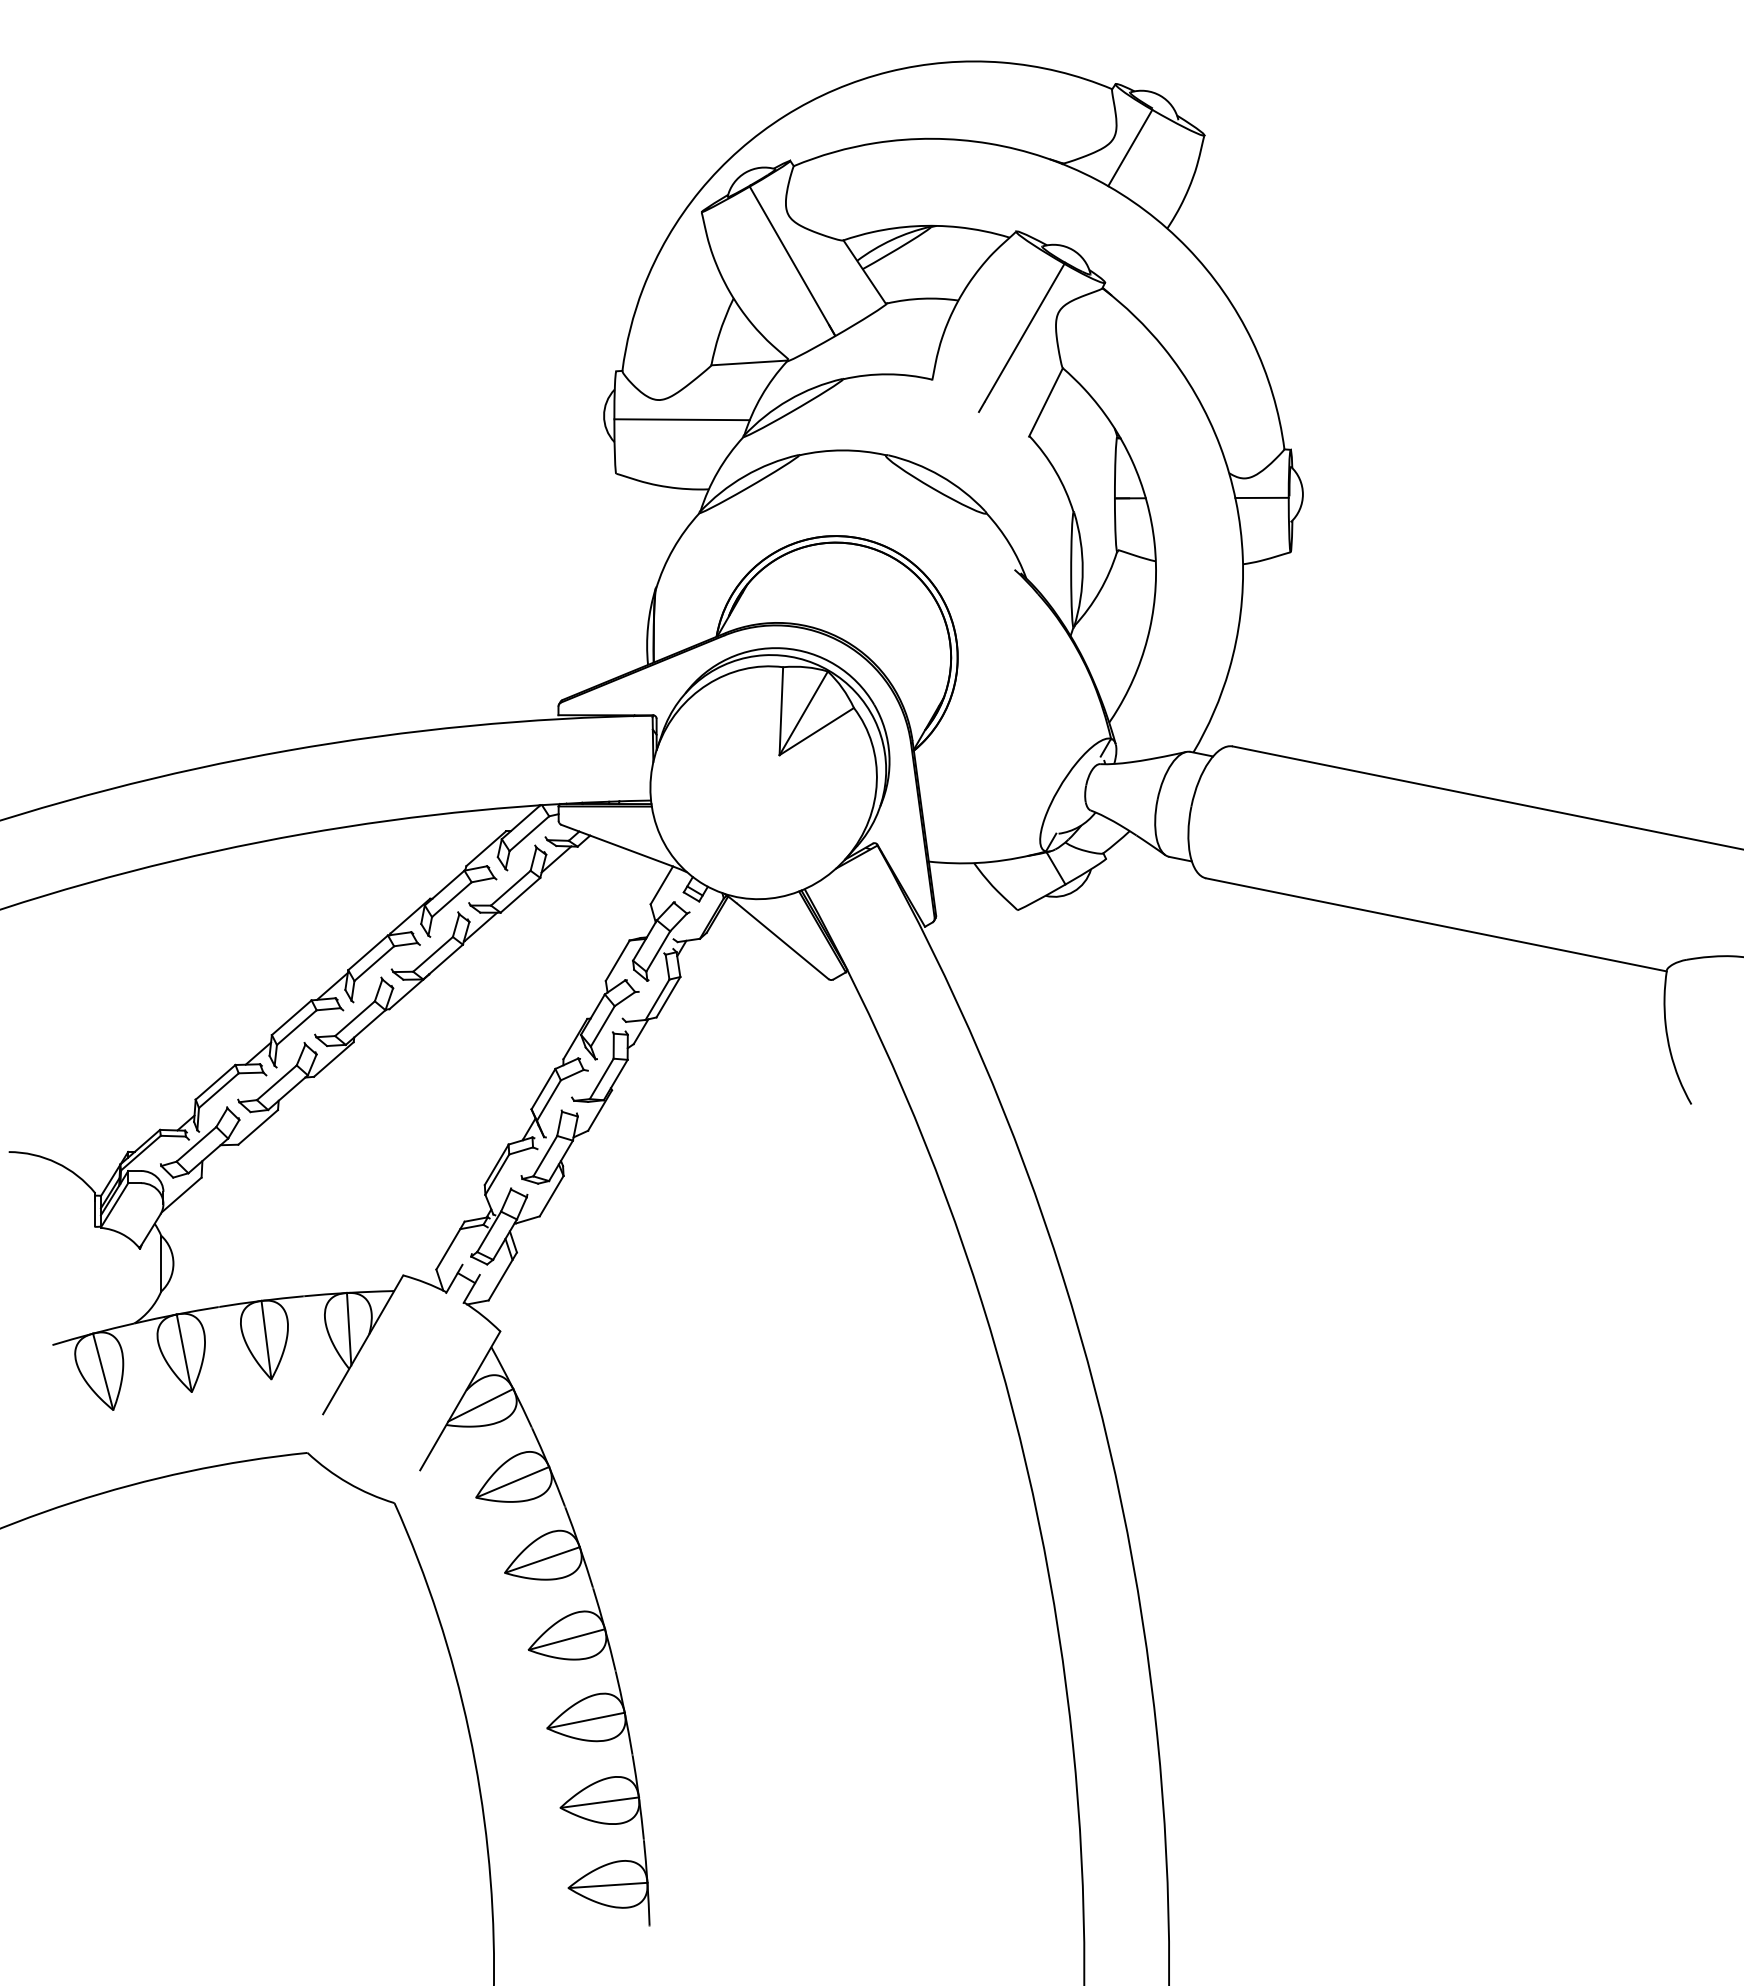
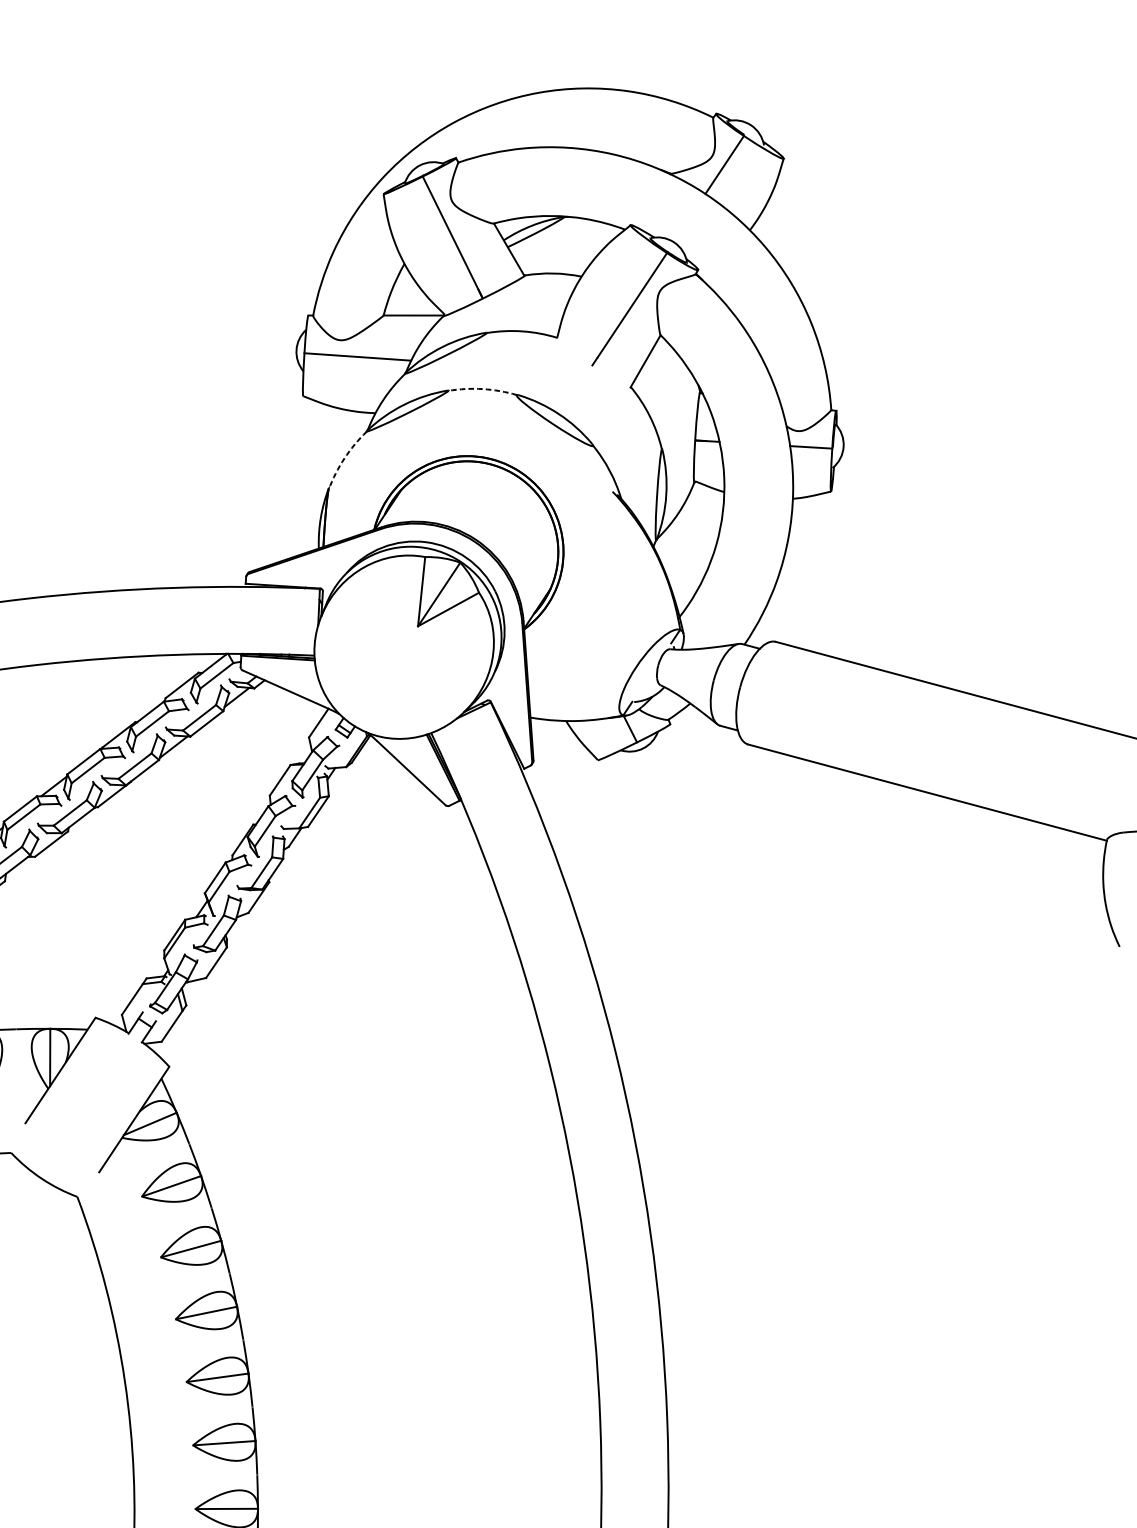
arc: (842, 450) -> (482, 389), solid -> dashed
arc: (673, 548) -> (344, 458), solid -> dashed

